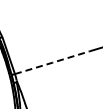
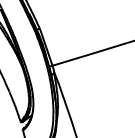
line: (52, 62) -> (90, 54), dashed -> solid

